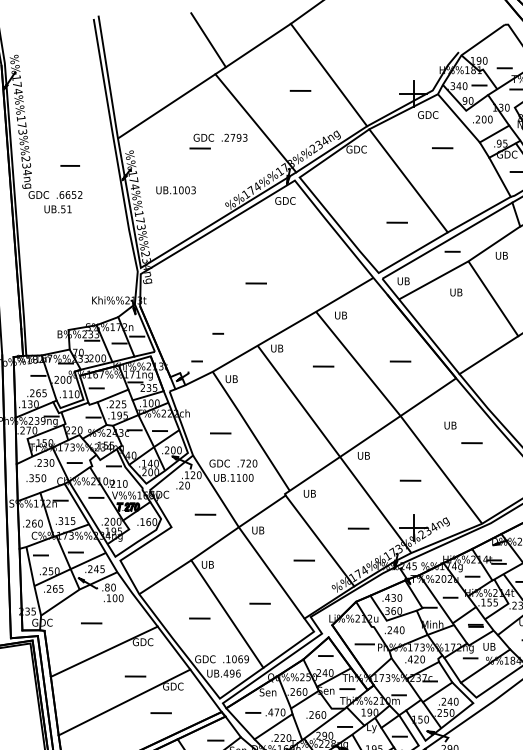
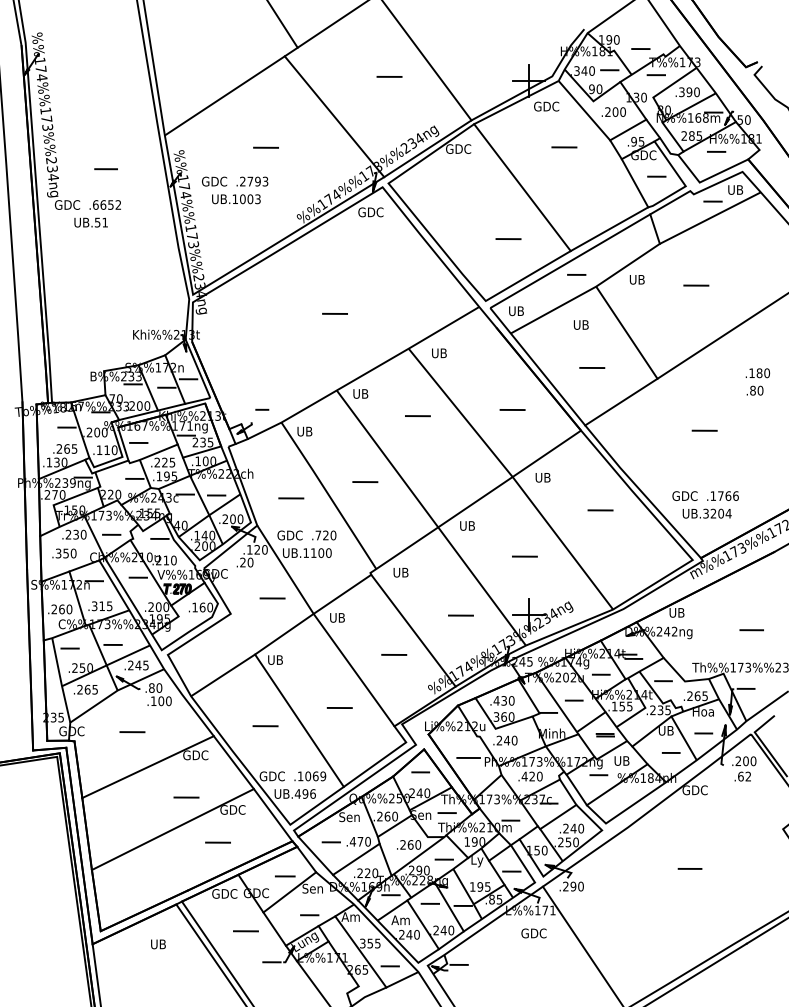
text: (220, 137) -> (235, 181), moved
line: (465, 327) -> (592, 367), added
line: (218, 333) -> (288, 375), removed
line: (281, 420) -> (365, 482), added
text: (450, 425) -> (542, 477), moved

